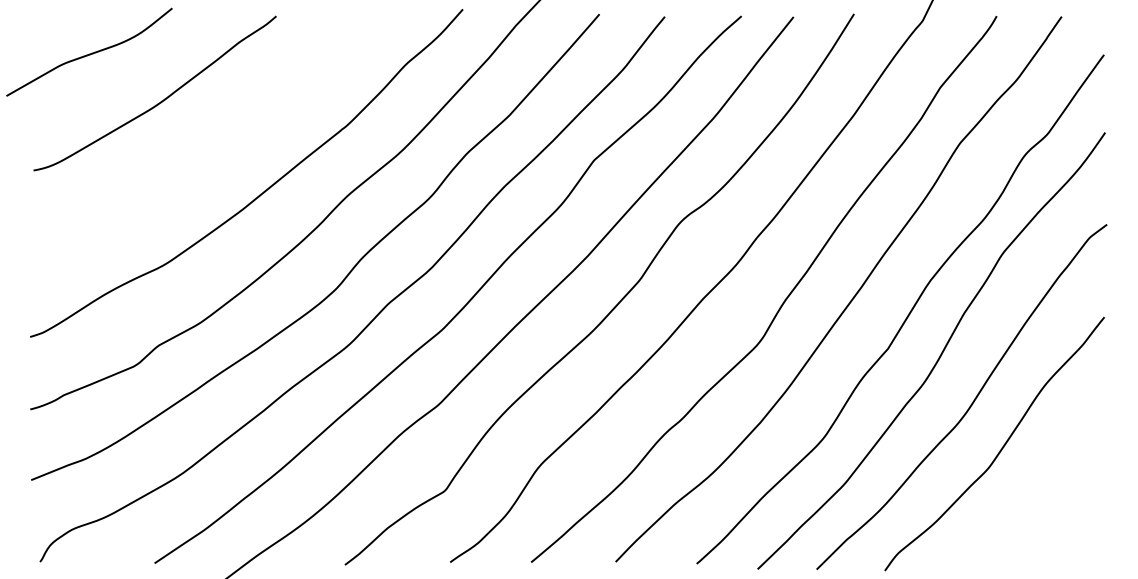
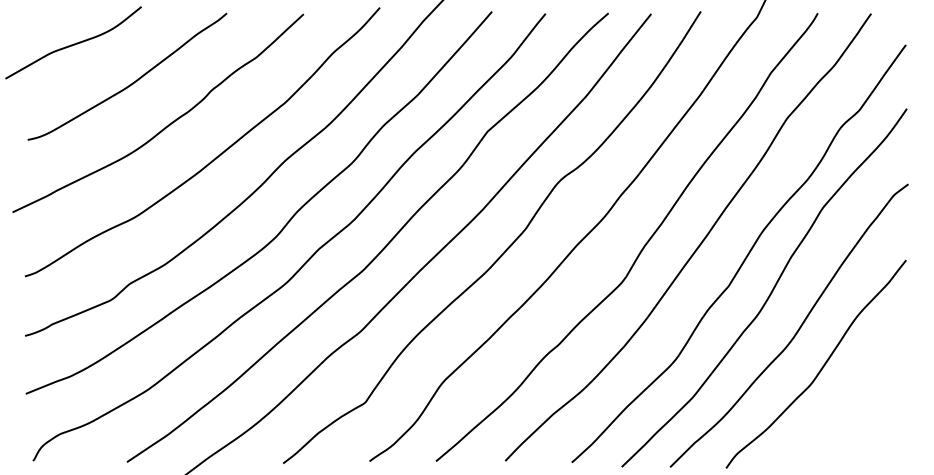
curve: (206, 150) -> (169, 123), added

